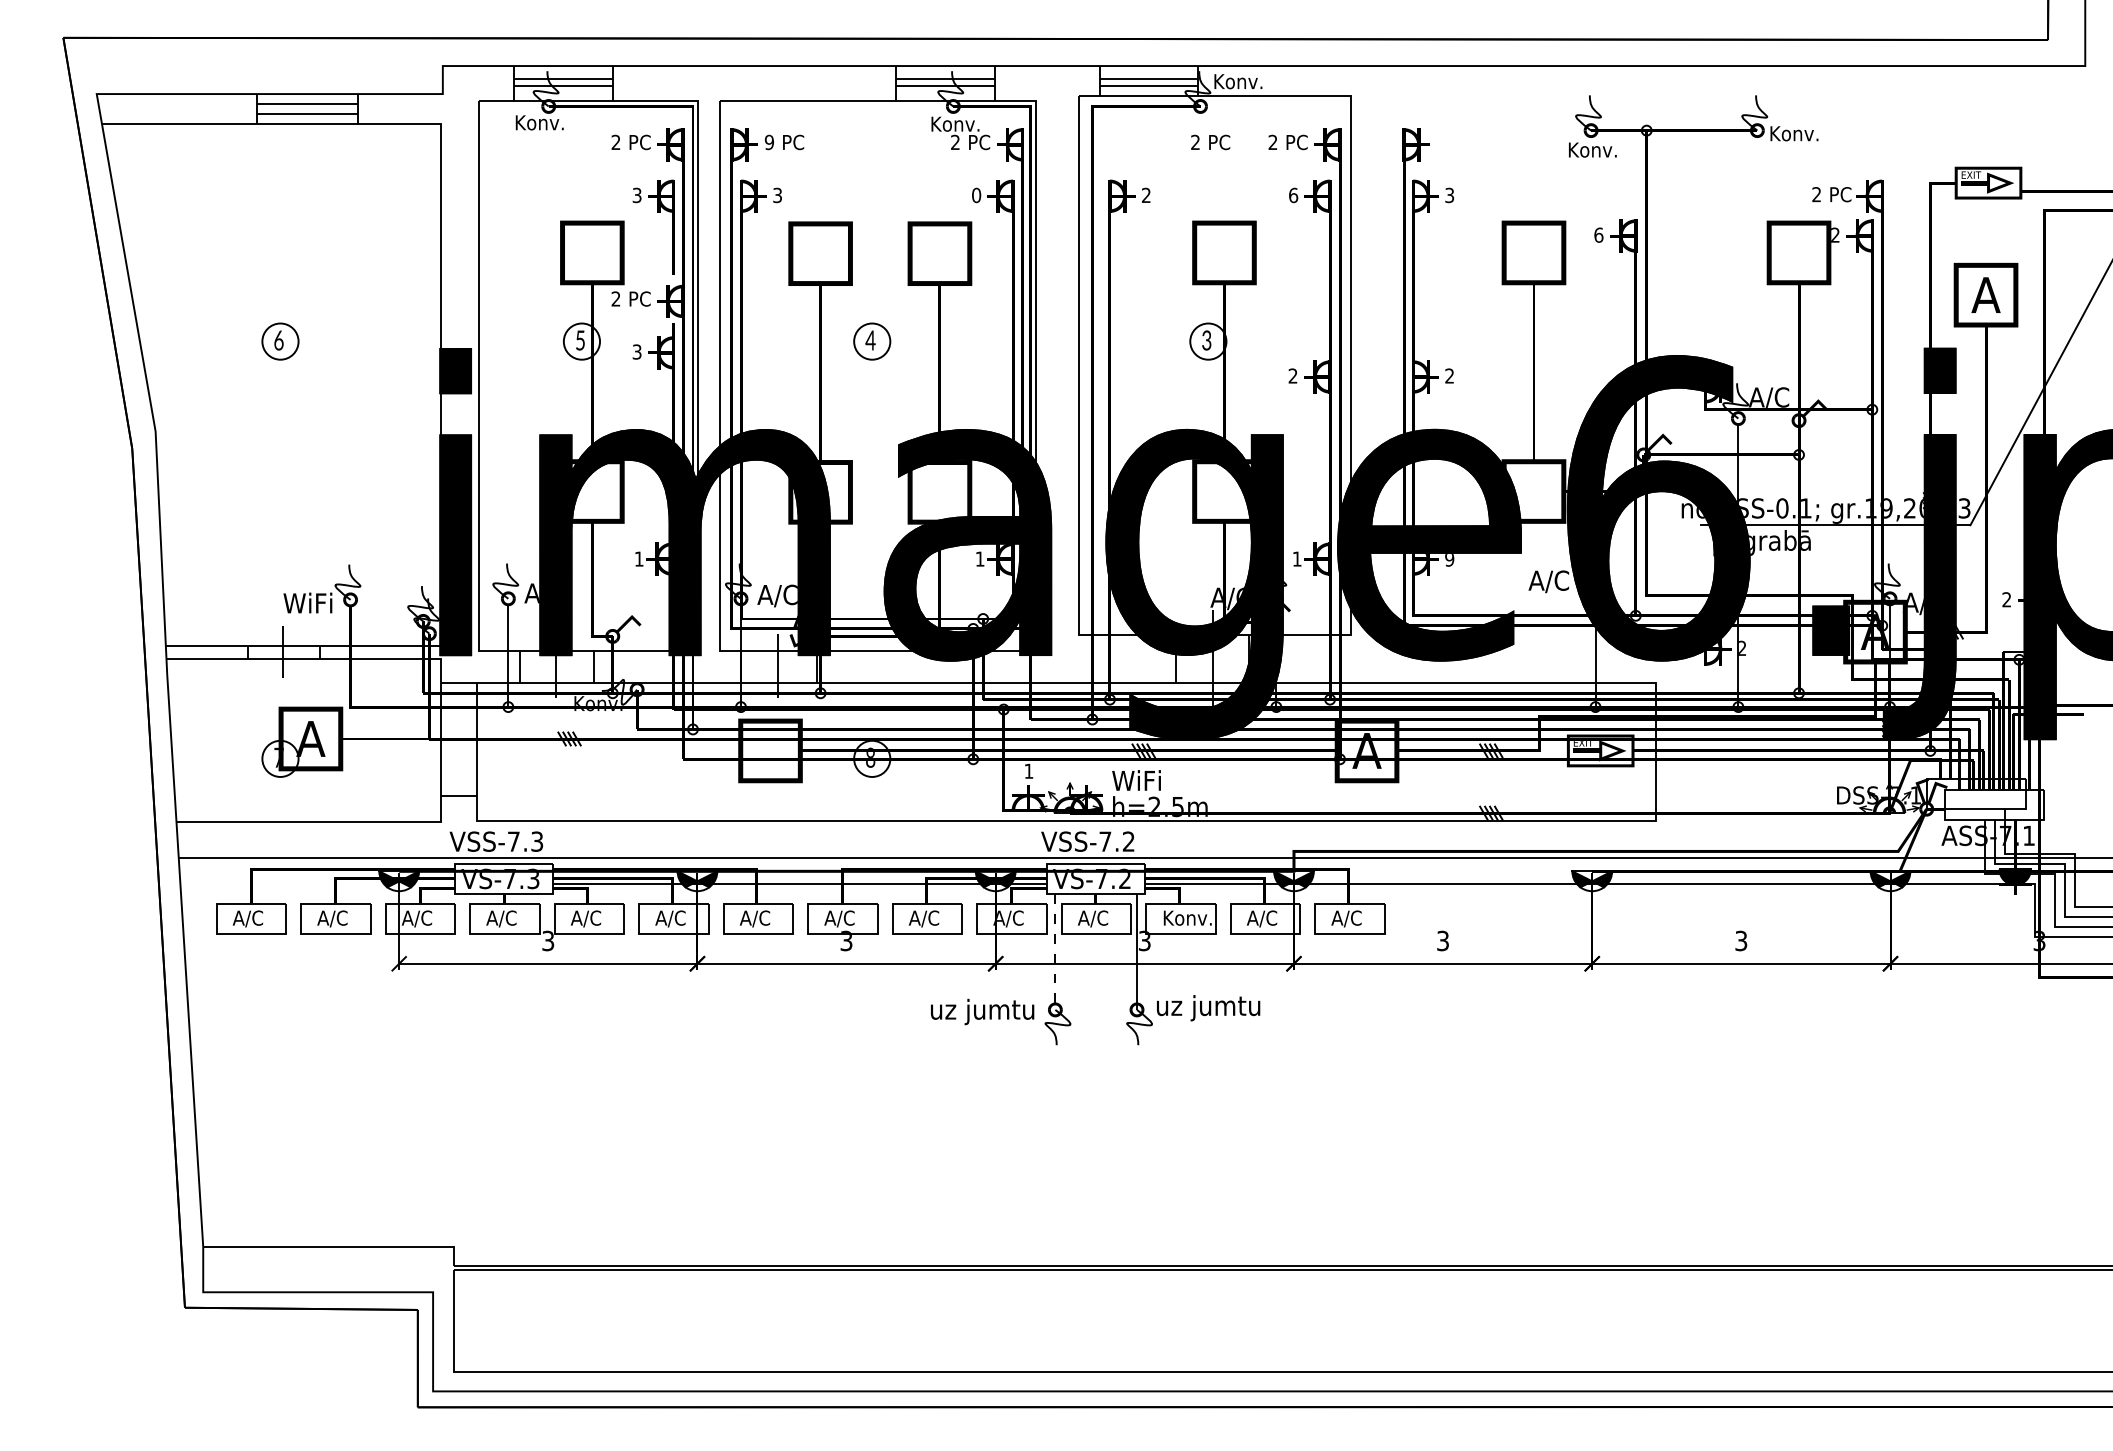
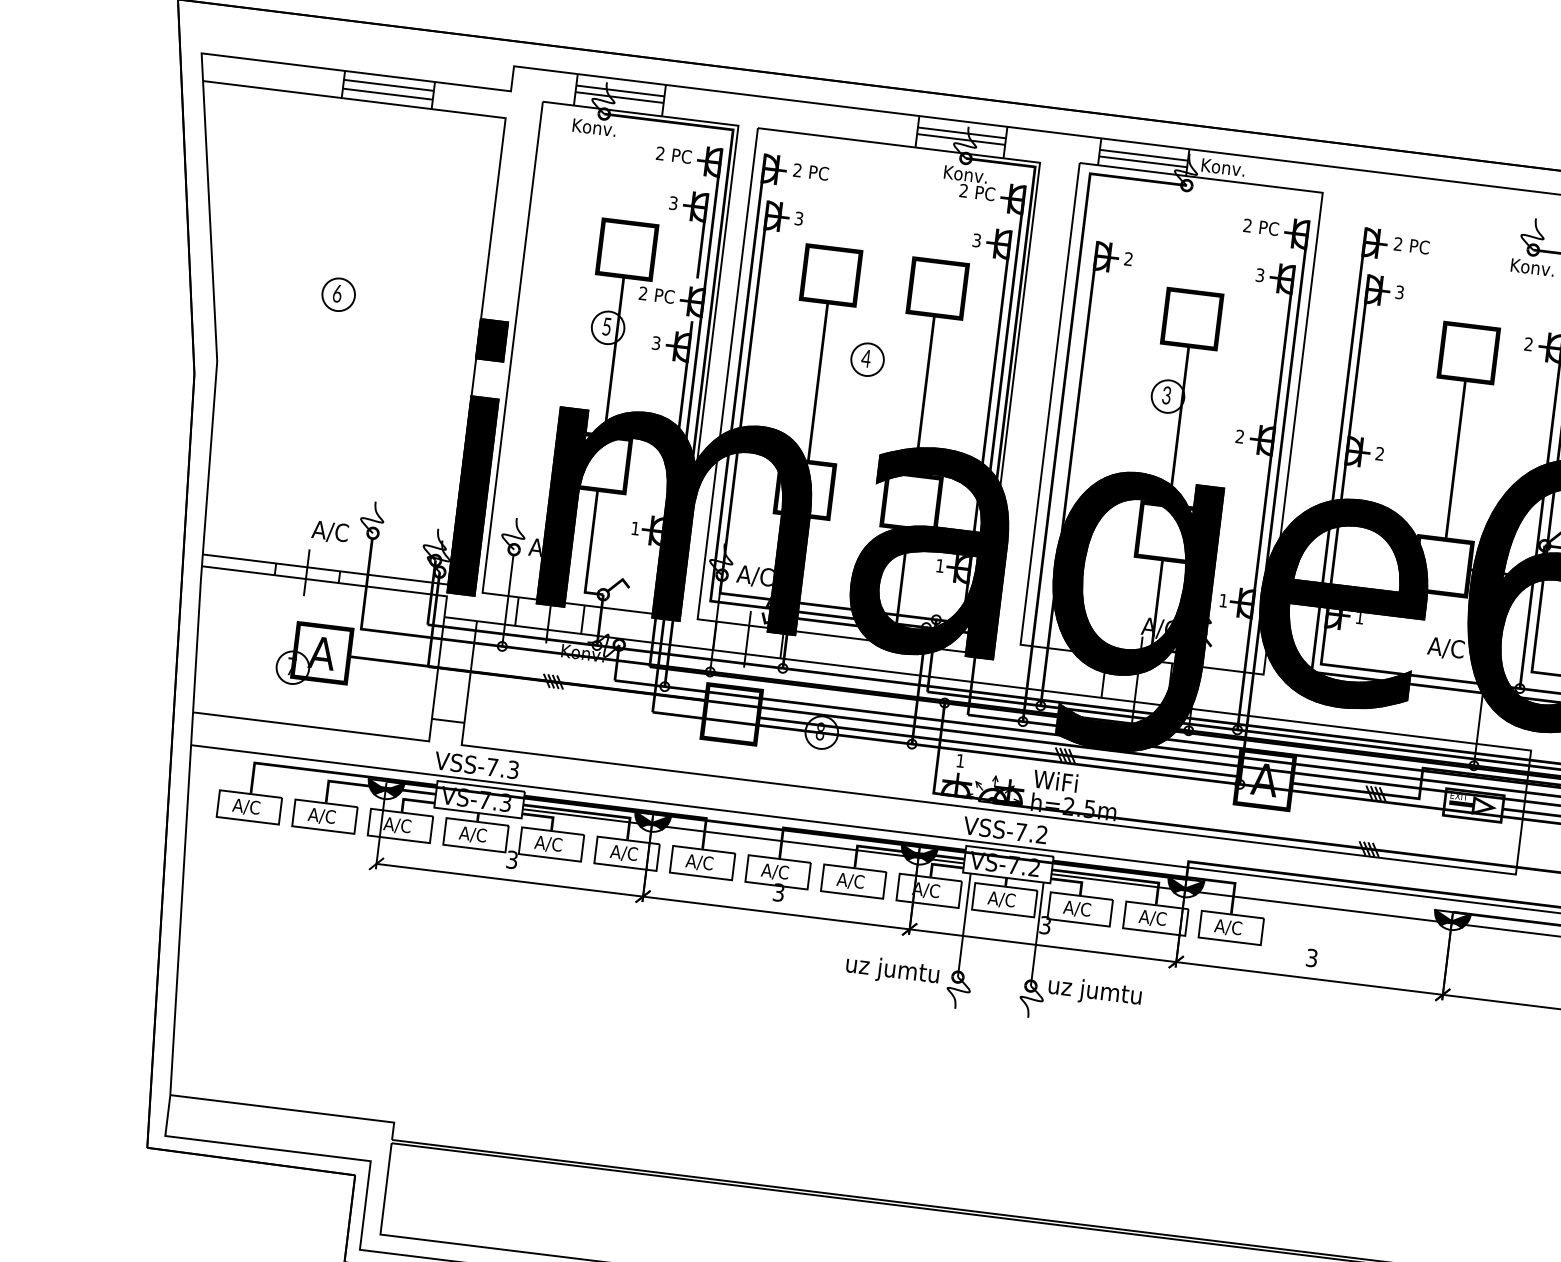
text: (768, 142) -> (796, 170), 9 -> 2
text: (1210, 142) -> (1411, 245), moved
text: (976, 195) -> (976, 240), 0 -> 3
text: (1293, 195) -> (1260, 275), 6 -> 3
text: (1598, 234) -> (1528, 343), 6 -> 2
text: (1449, 560) -> (1359, 618), 9 -> 1
text: (307, 603) -> (334, 531), WiFi -> A/C
text: (1186, 918) -> (1085, 909), Konv. -> A/C
line: (1055, 951) -> (964, 924), dashed -> solid

